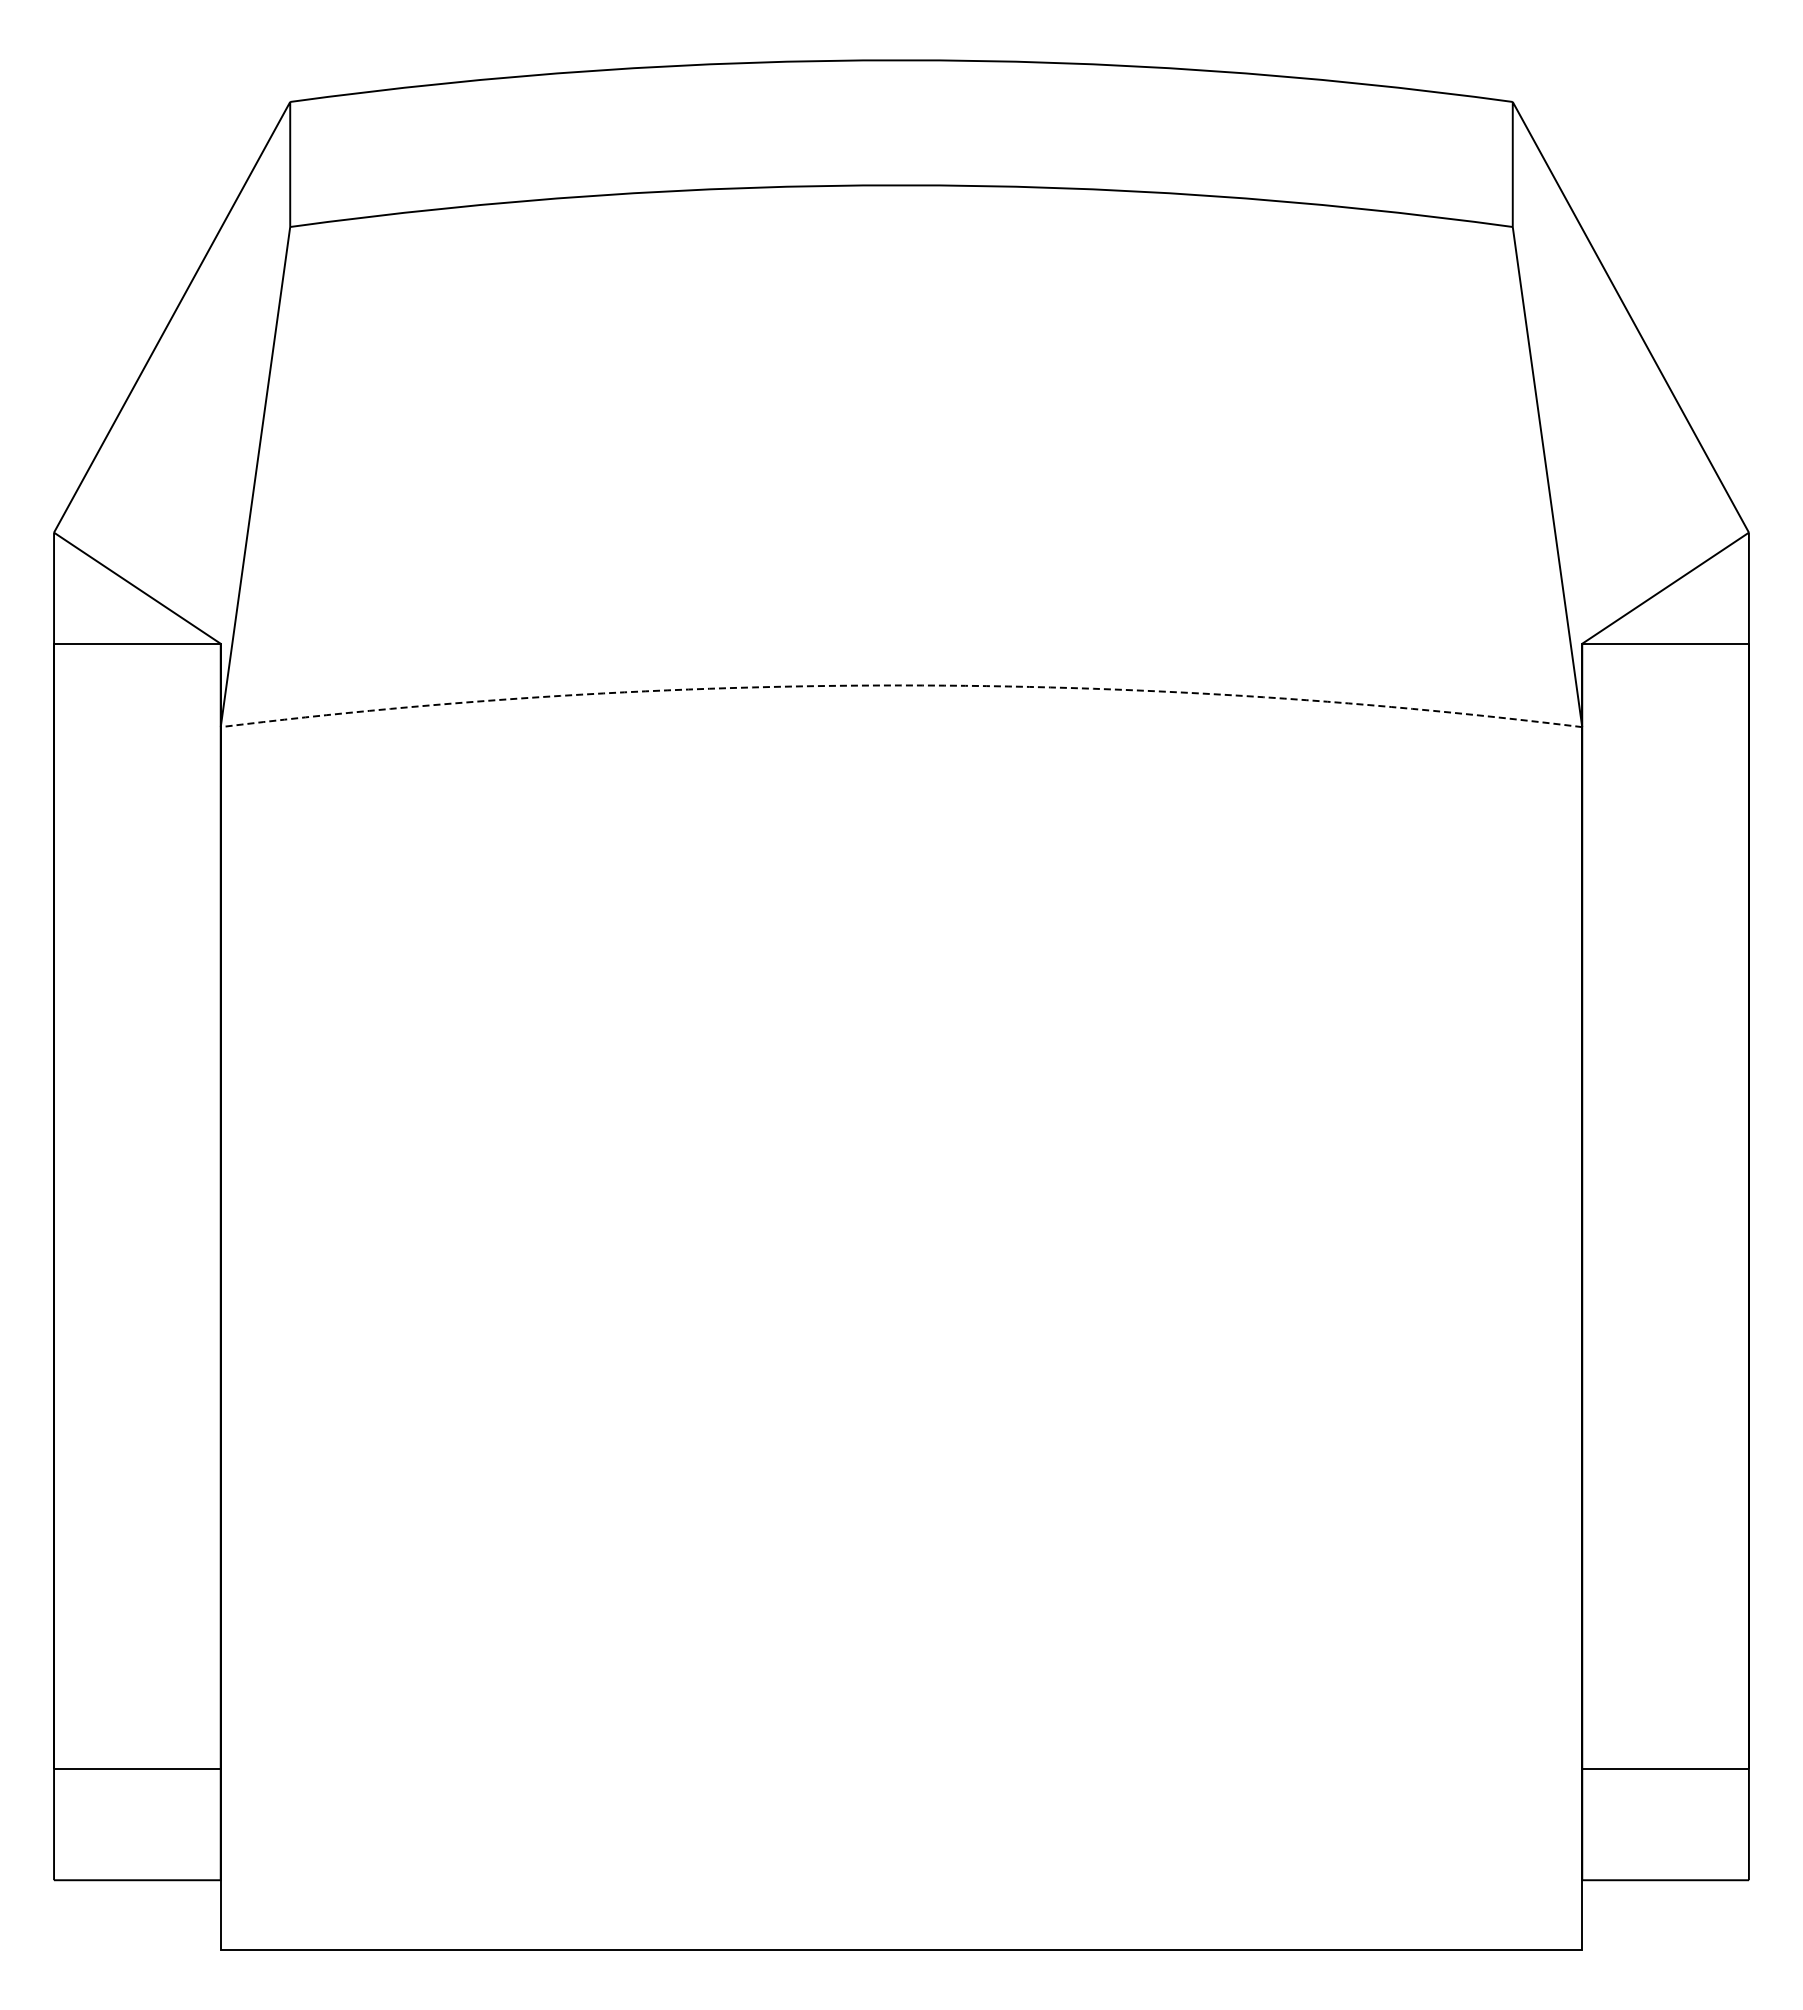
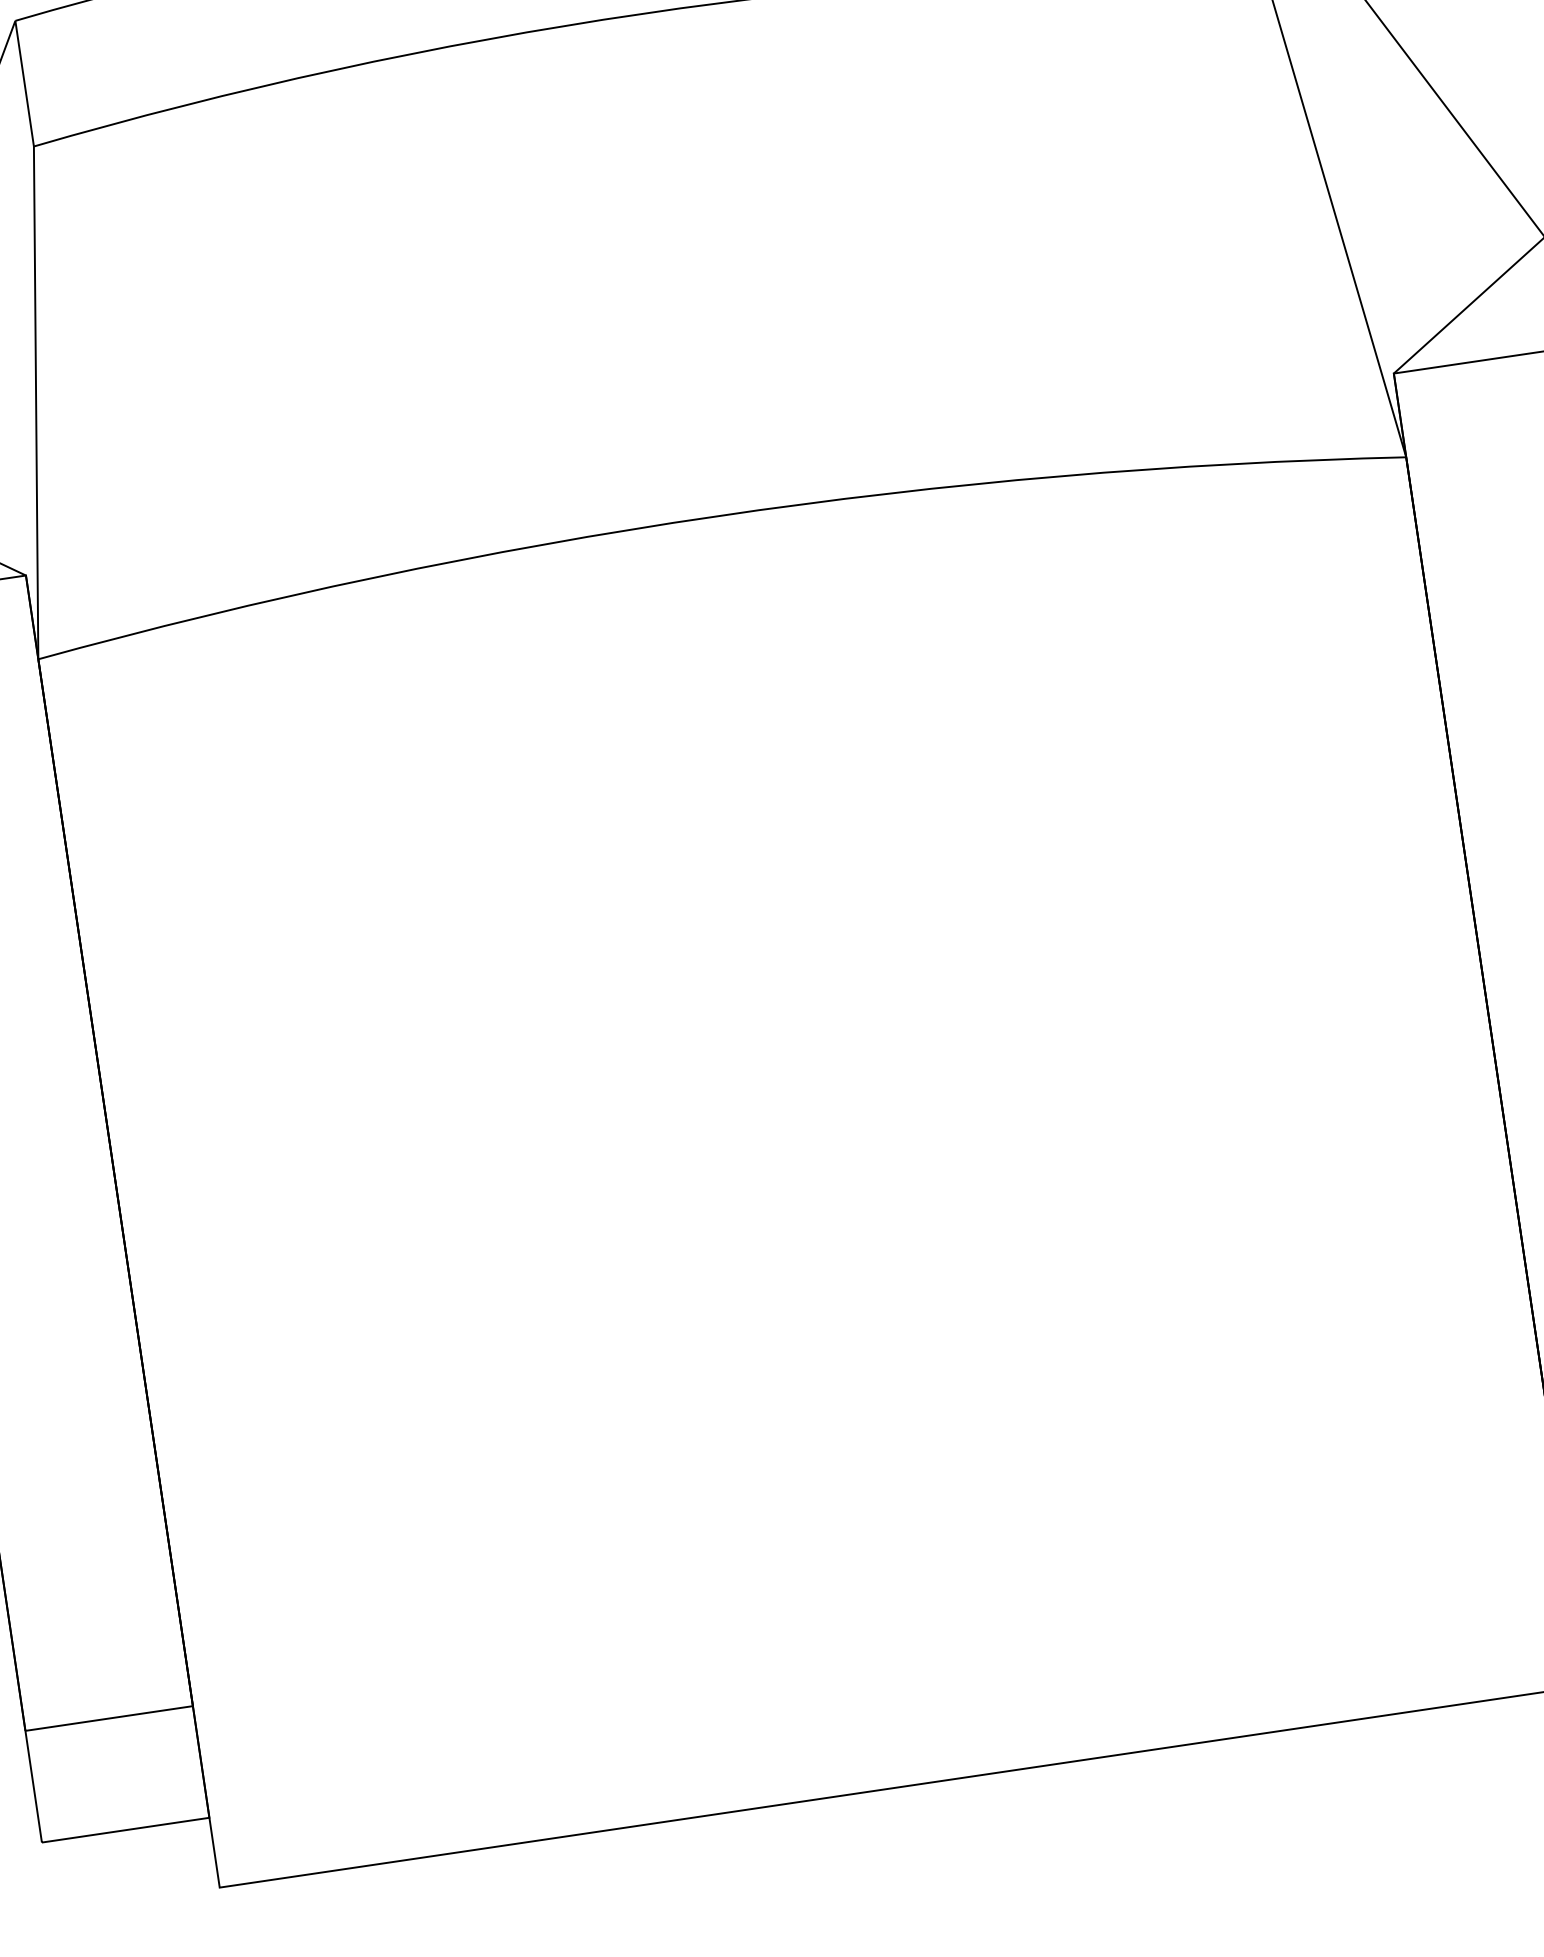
arc: (901, 685) -> (716, 516), dashed -> solid

